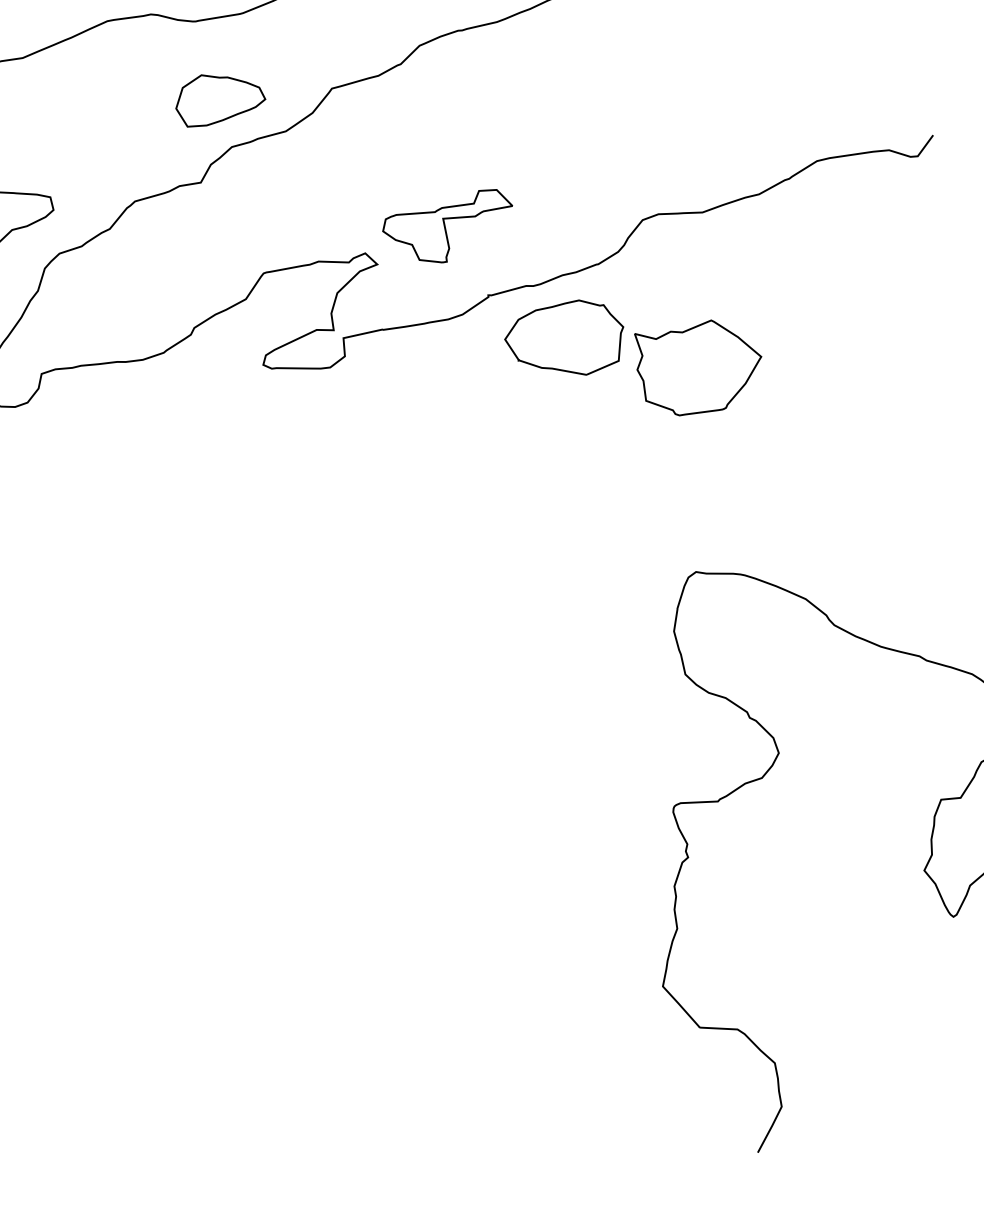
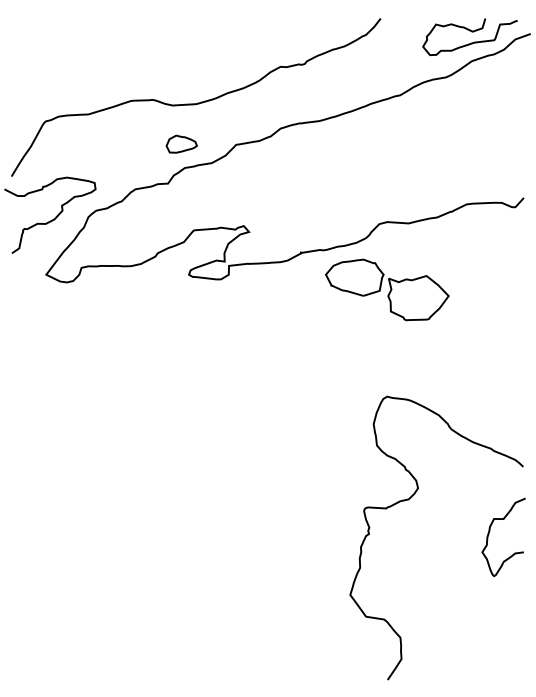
part: (219, 99) -> (181, 144), size x0.7
part: (446, 227) -> (284, 217), removed
part: (634, 356) -> (387, 289), moved

